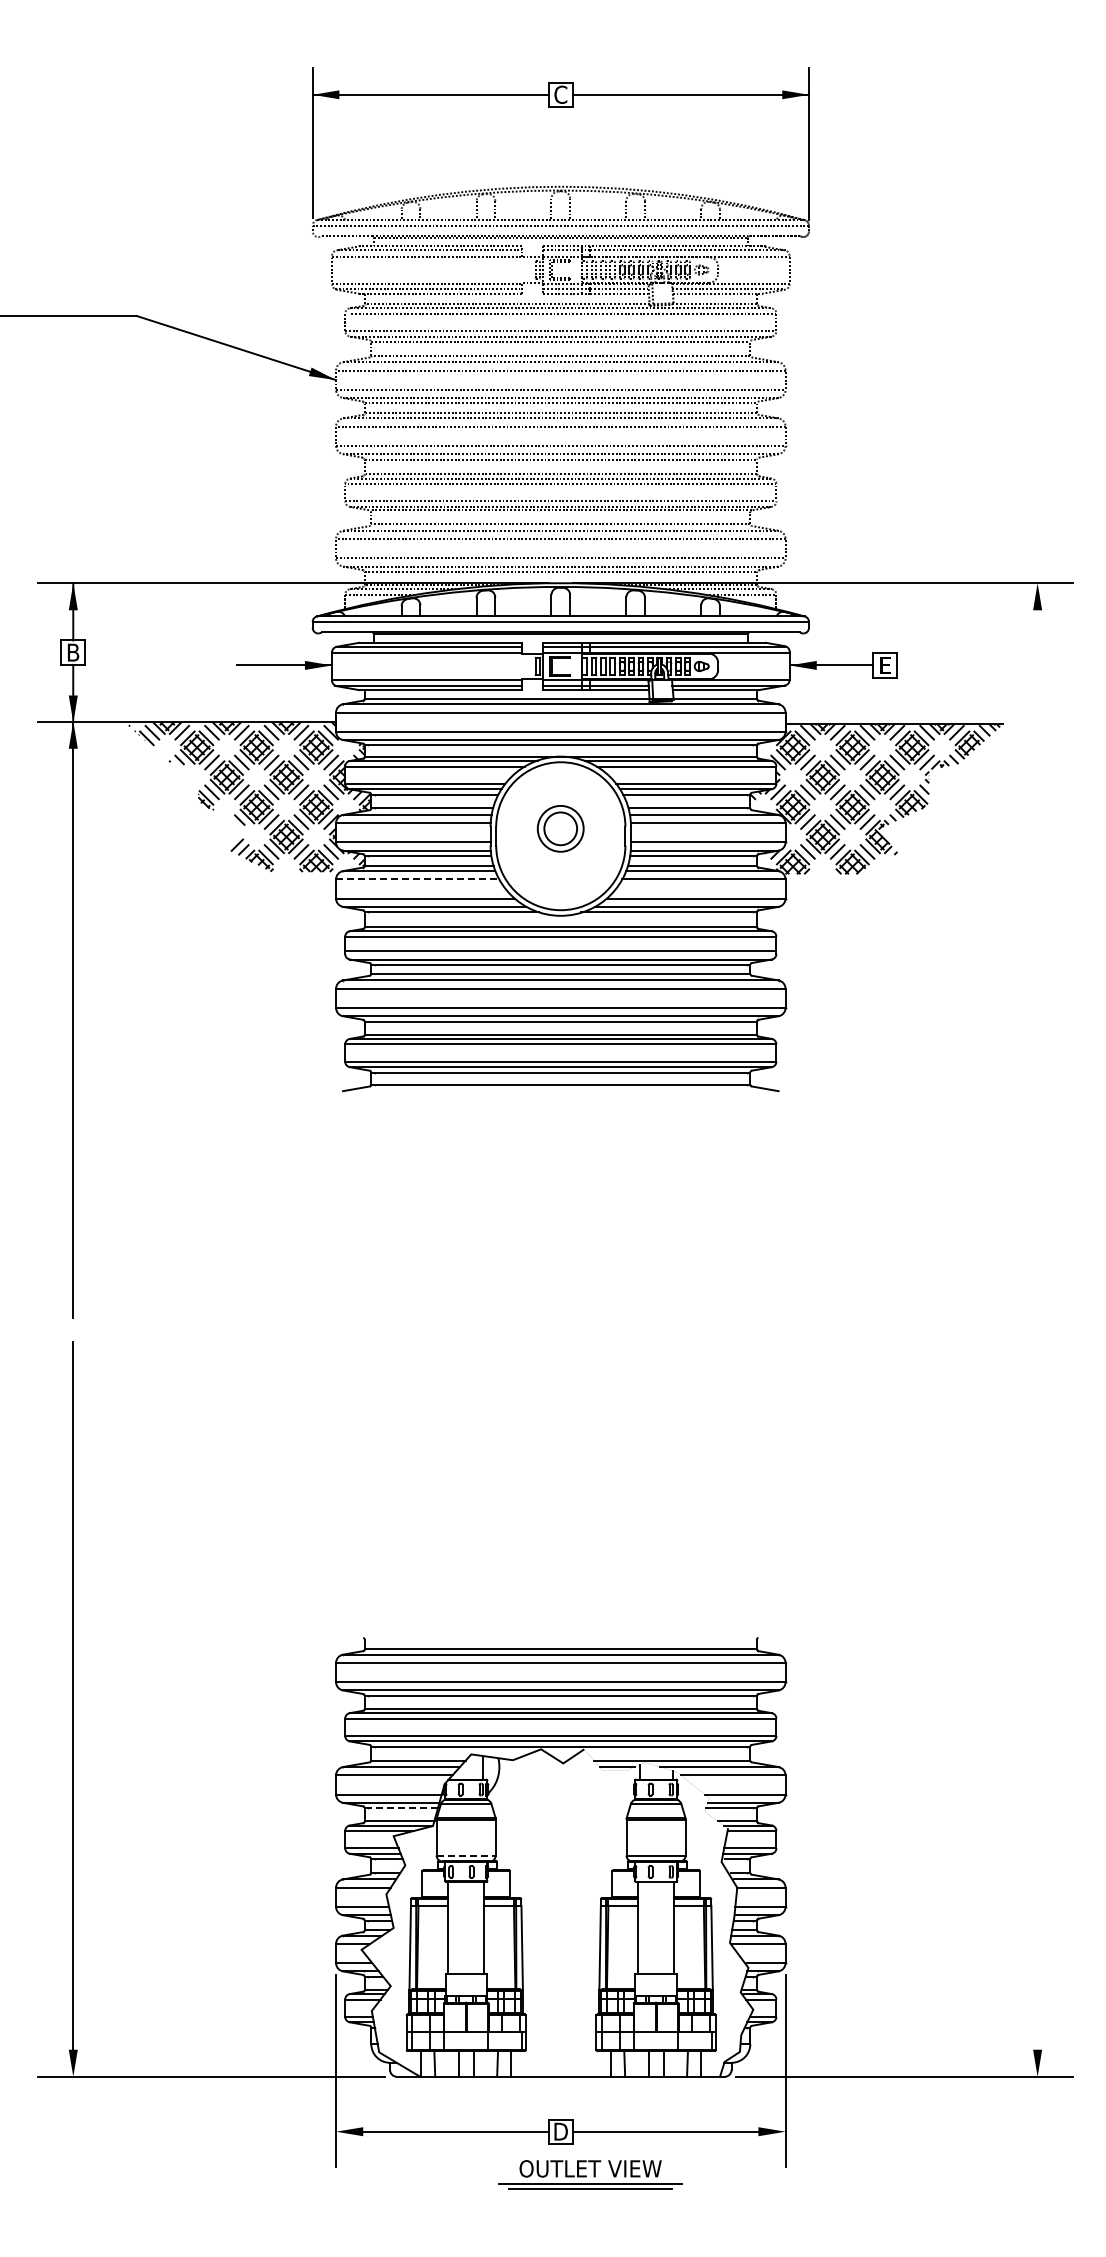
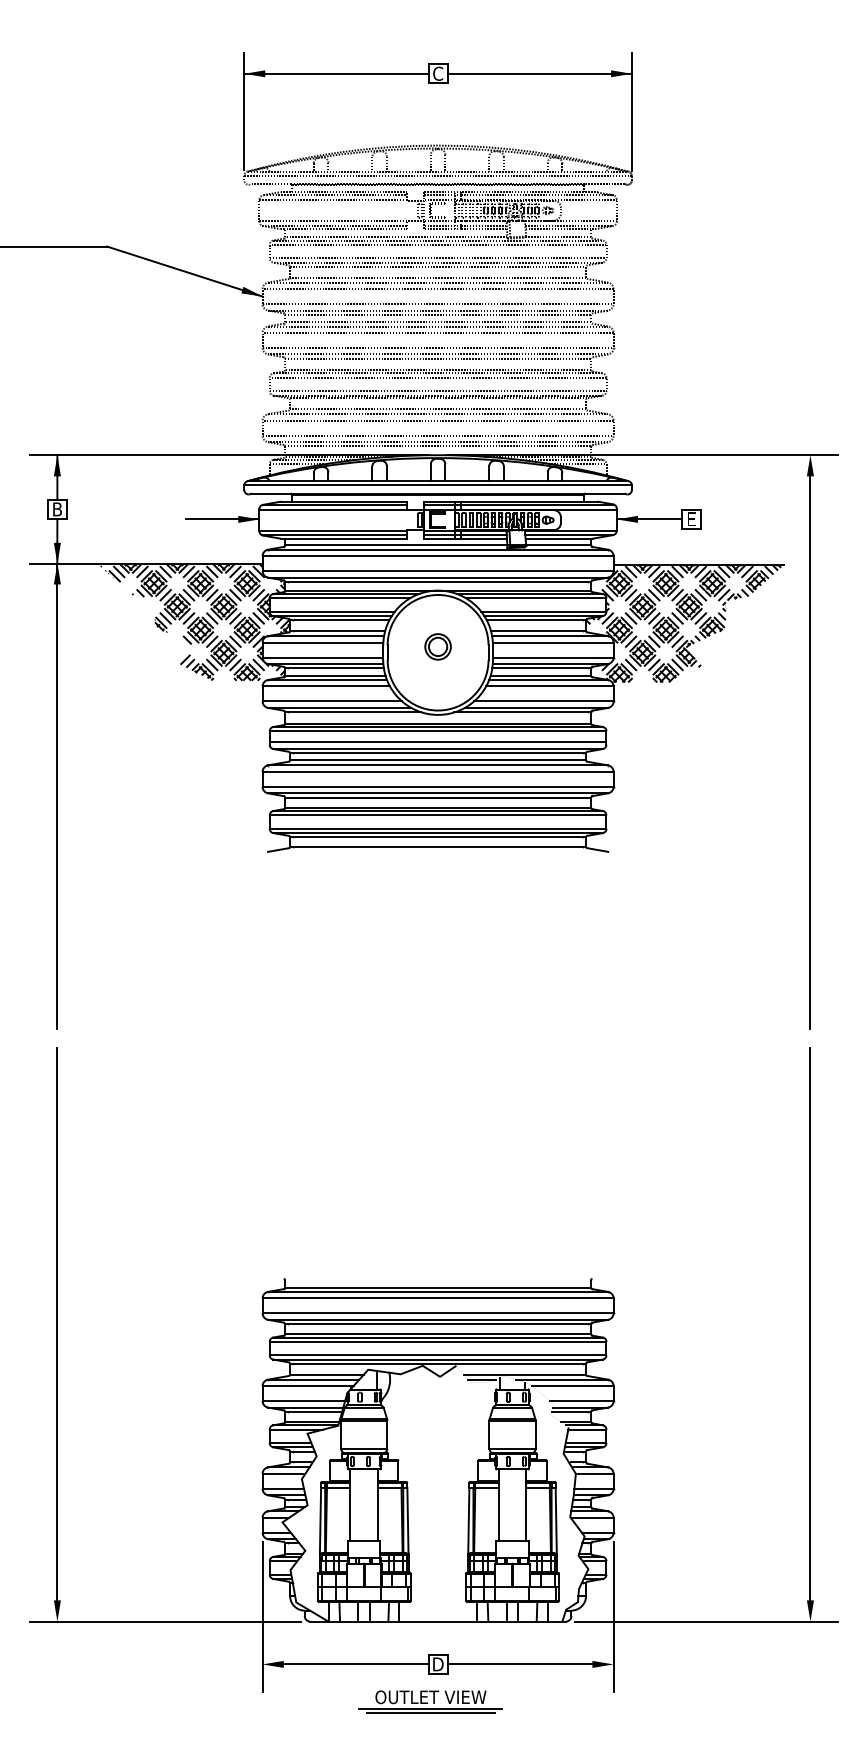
part: (560, 828) -> (437, 646), size x0.71
line: (417, 879) -> (326, 686), dashed -> solid
line: (1037, 963) -> (810, 752), added
line: (1037, 1695) -> (810, 1323), added
line: (401, 1808) -> (313, 1412), dashed -> solid
line: (466, 1855) -> (364, 1448), dashed -> solid
part: (590, 2174) -> (430, 1701), moved

